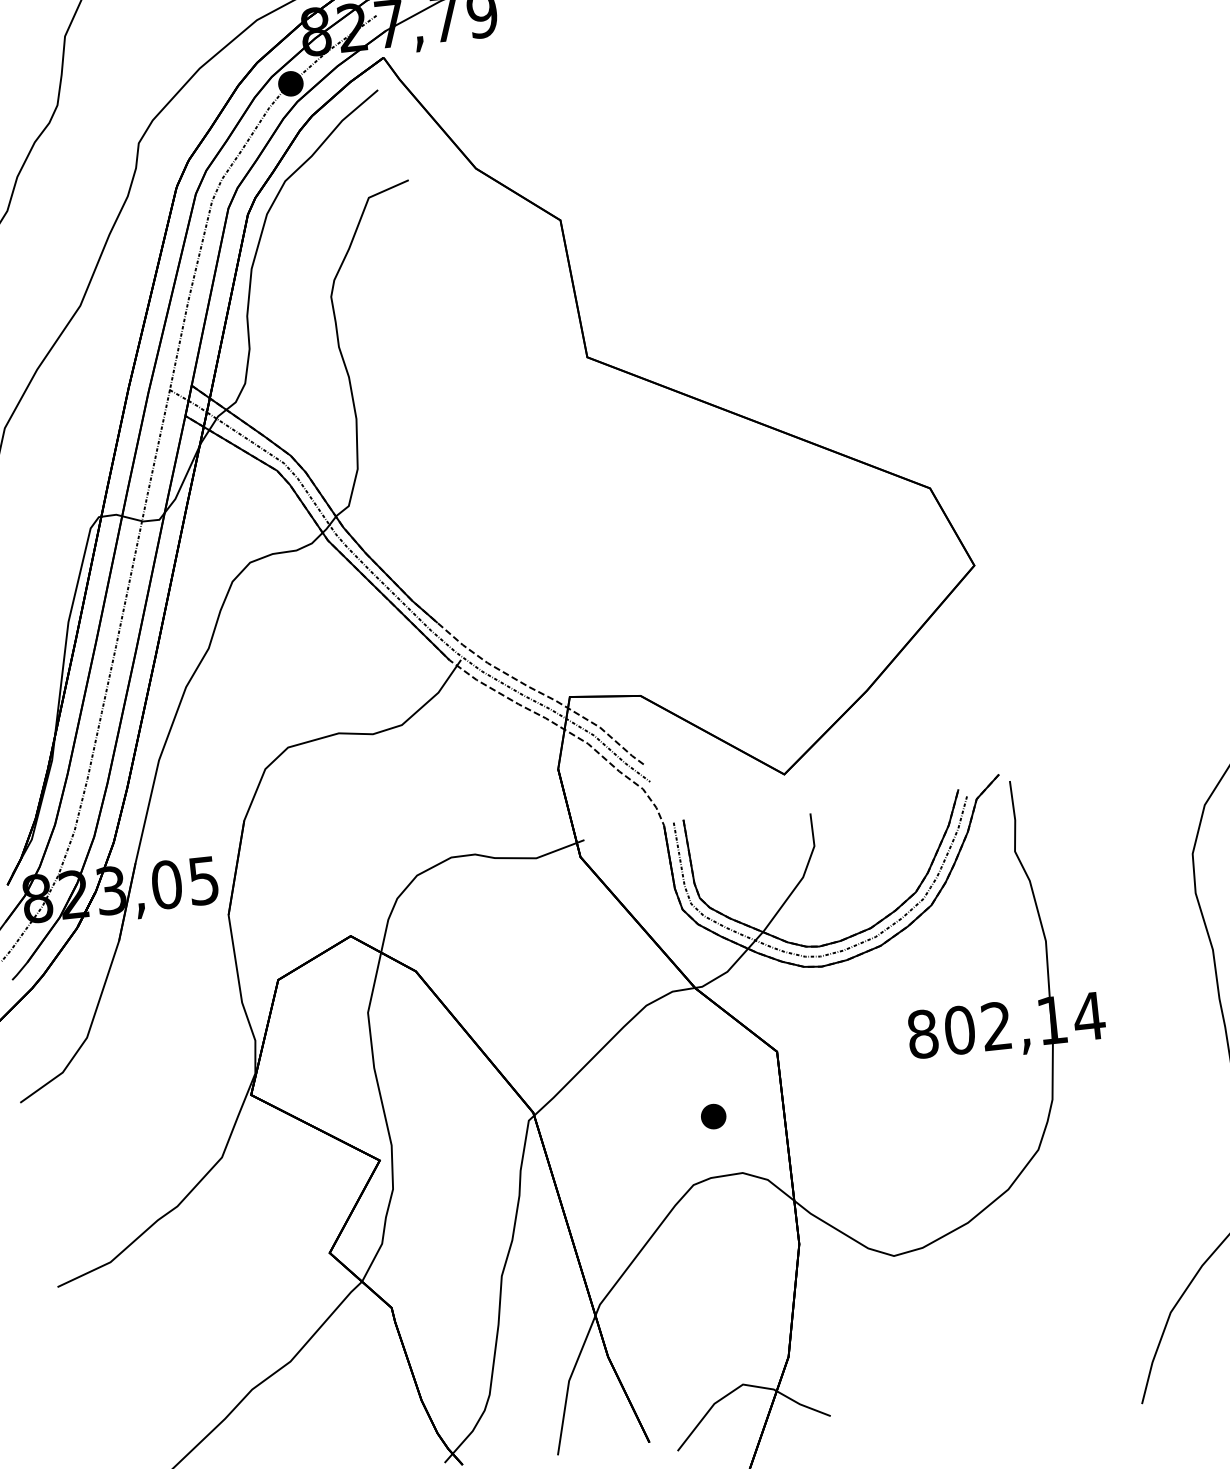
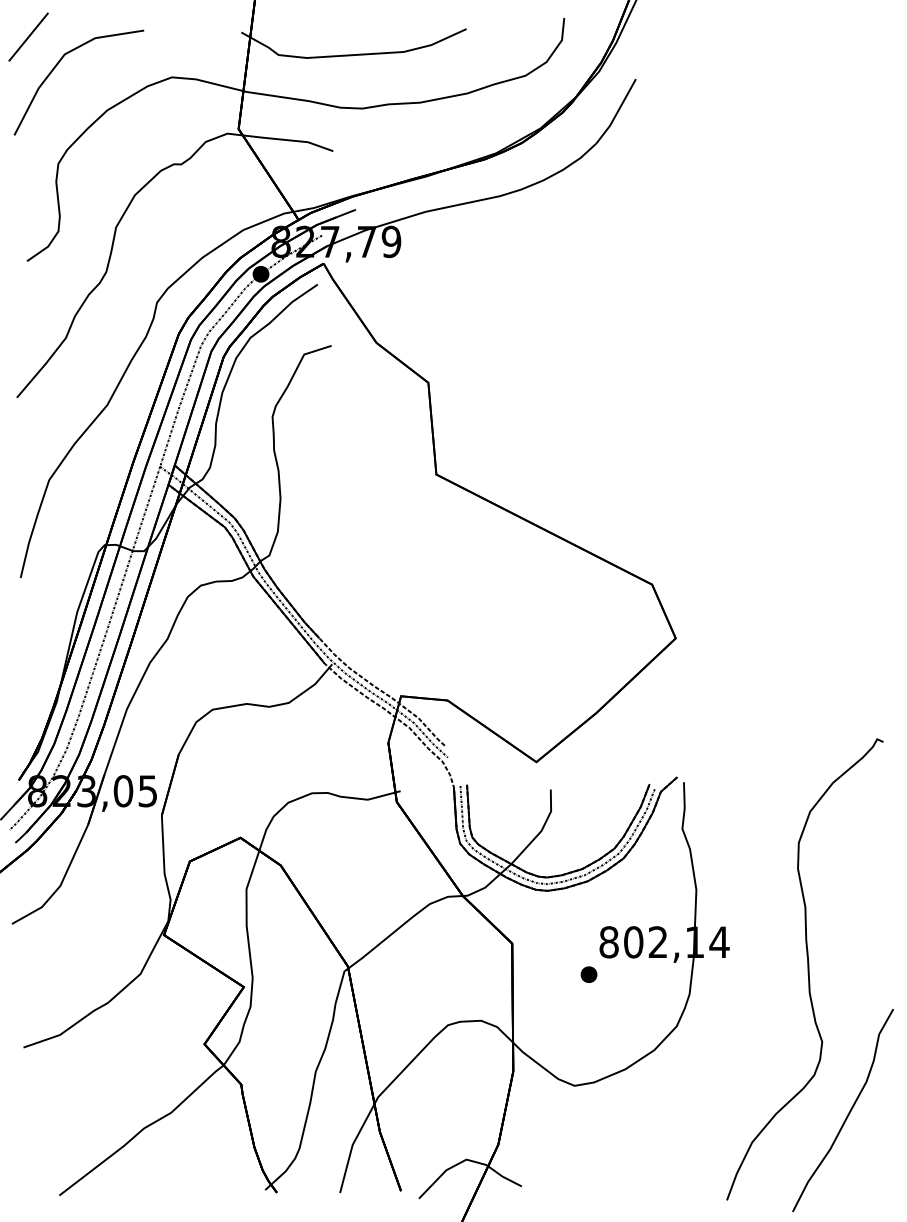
part: (712, 1116) -> (588, 974), moved

